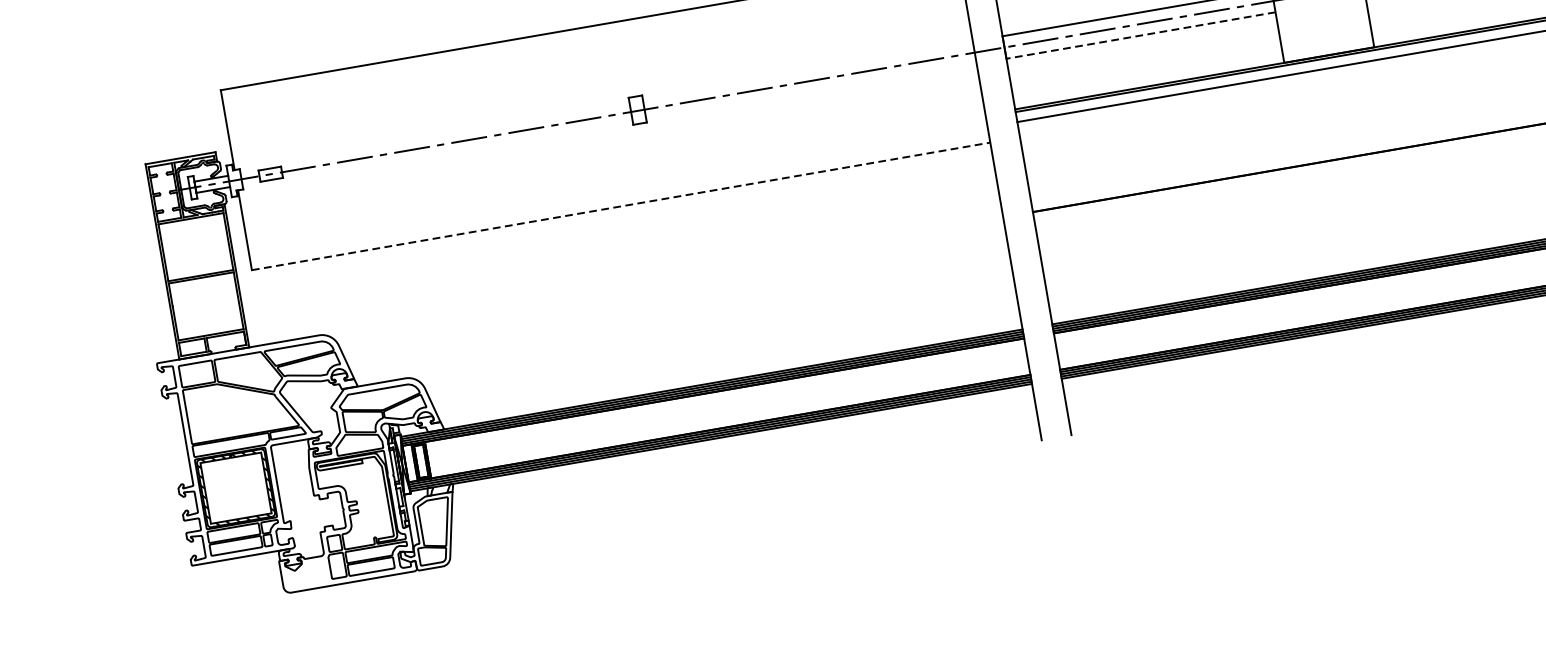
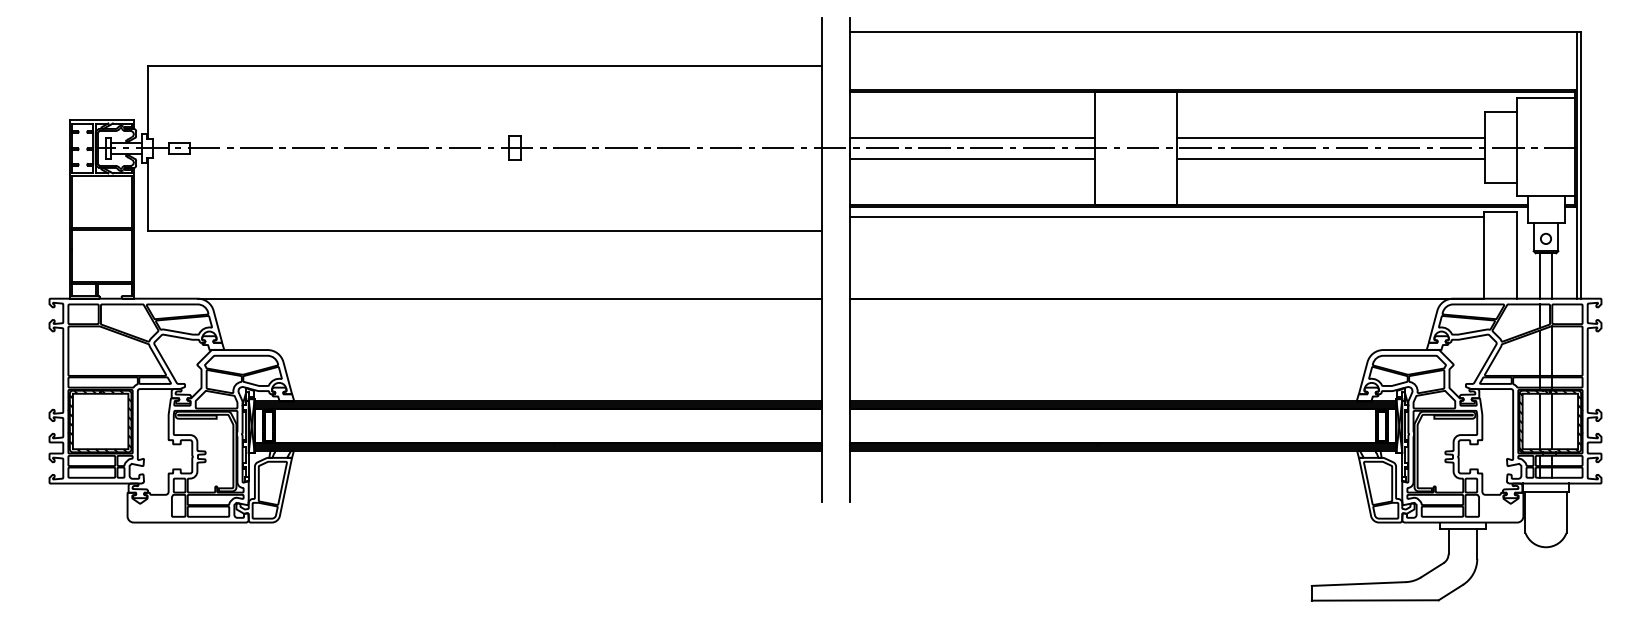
line: (1141, 35) -> (972, 158), dashed -> solid
line: (621, 206) -> (485, 230), dashed -> solid
line: (660, 276) -> (509, 298), added

